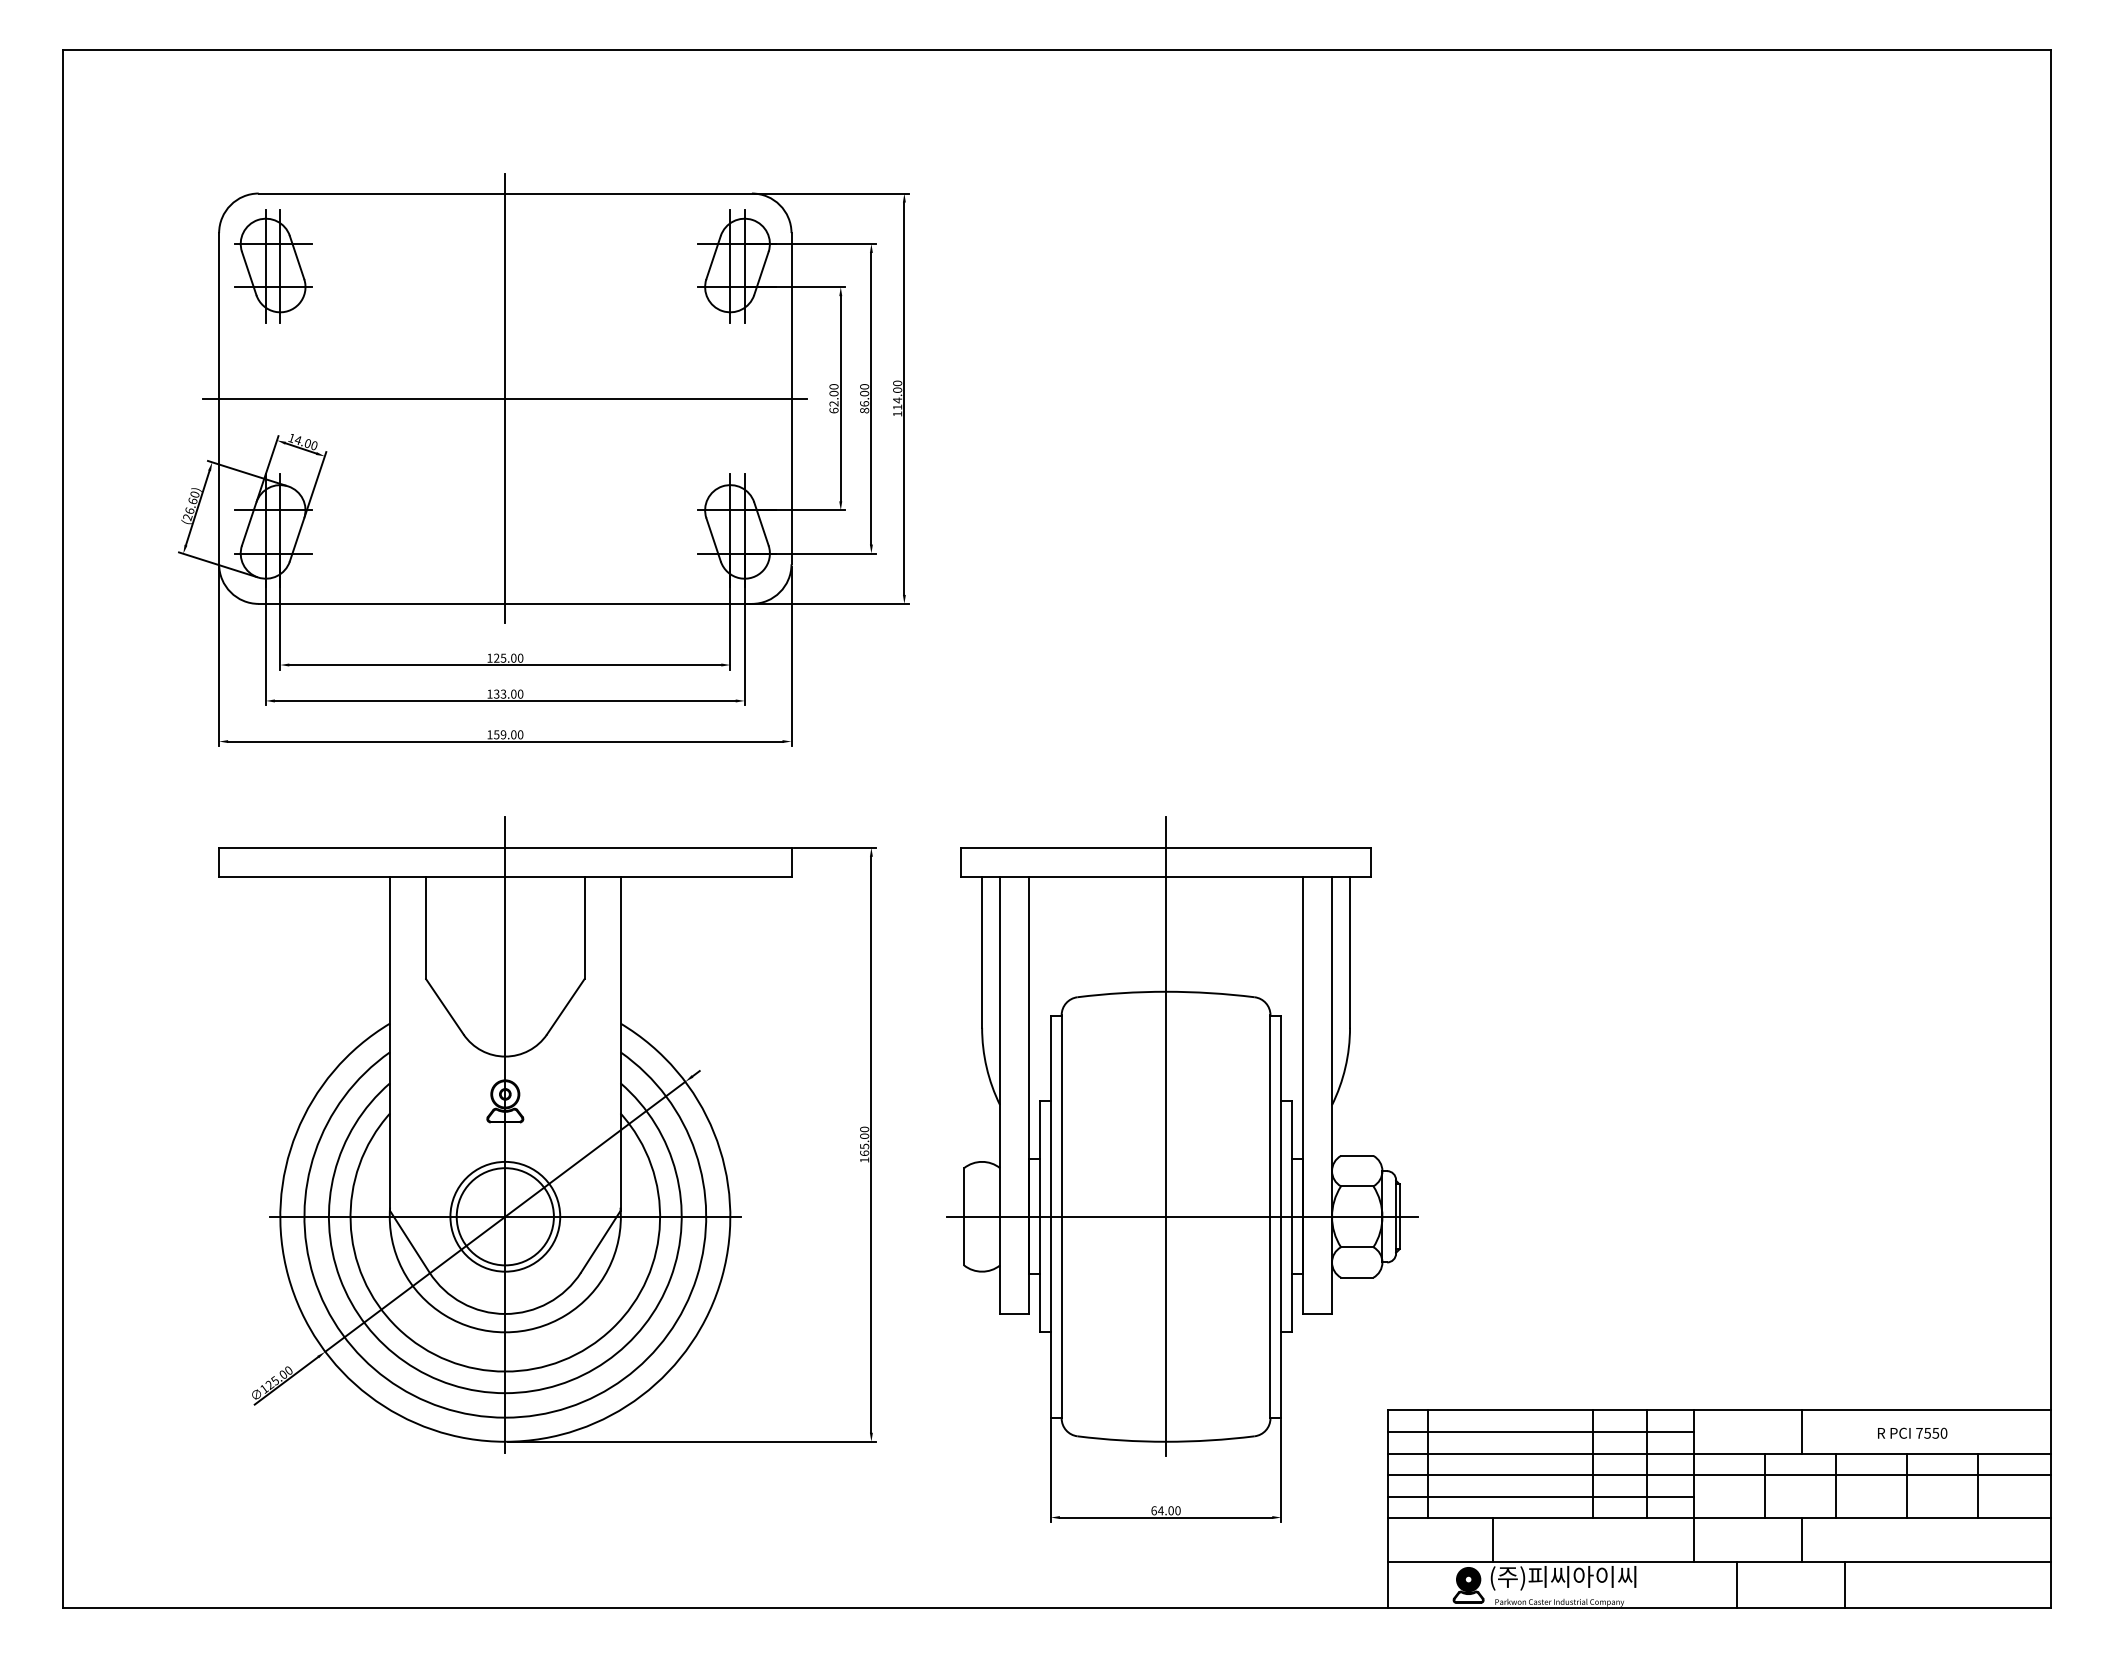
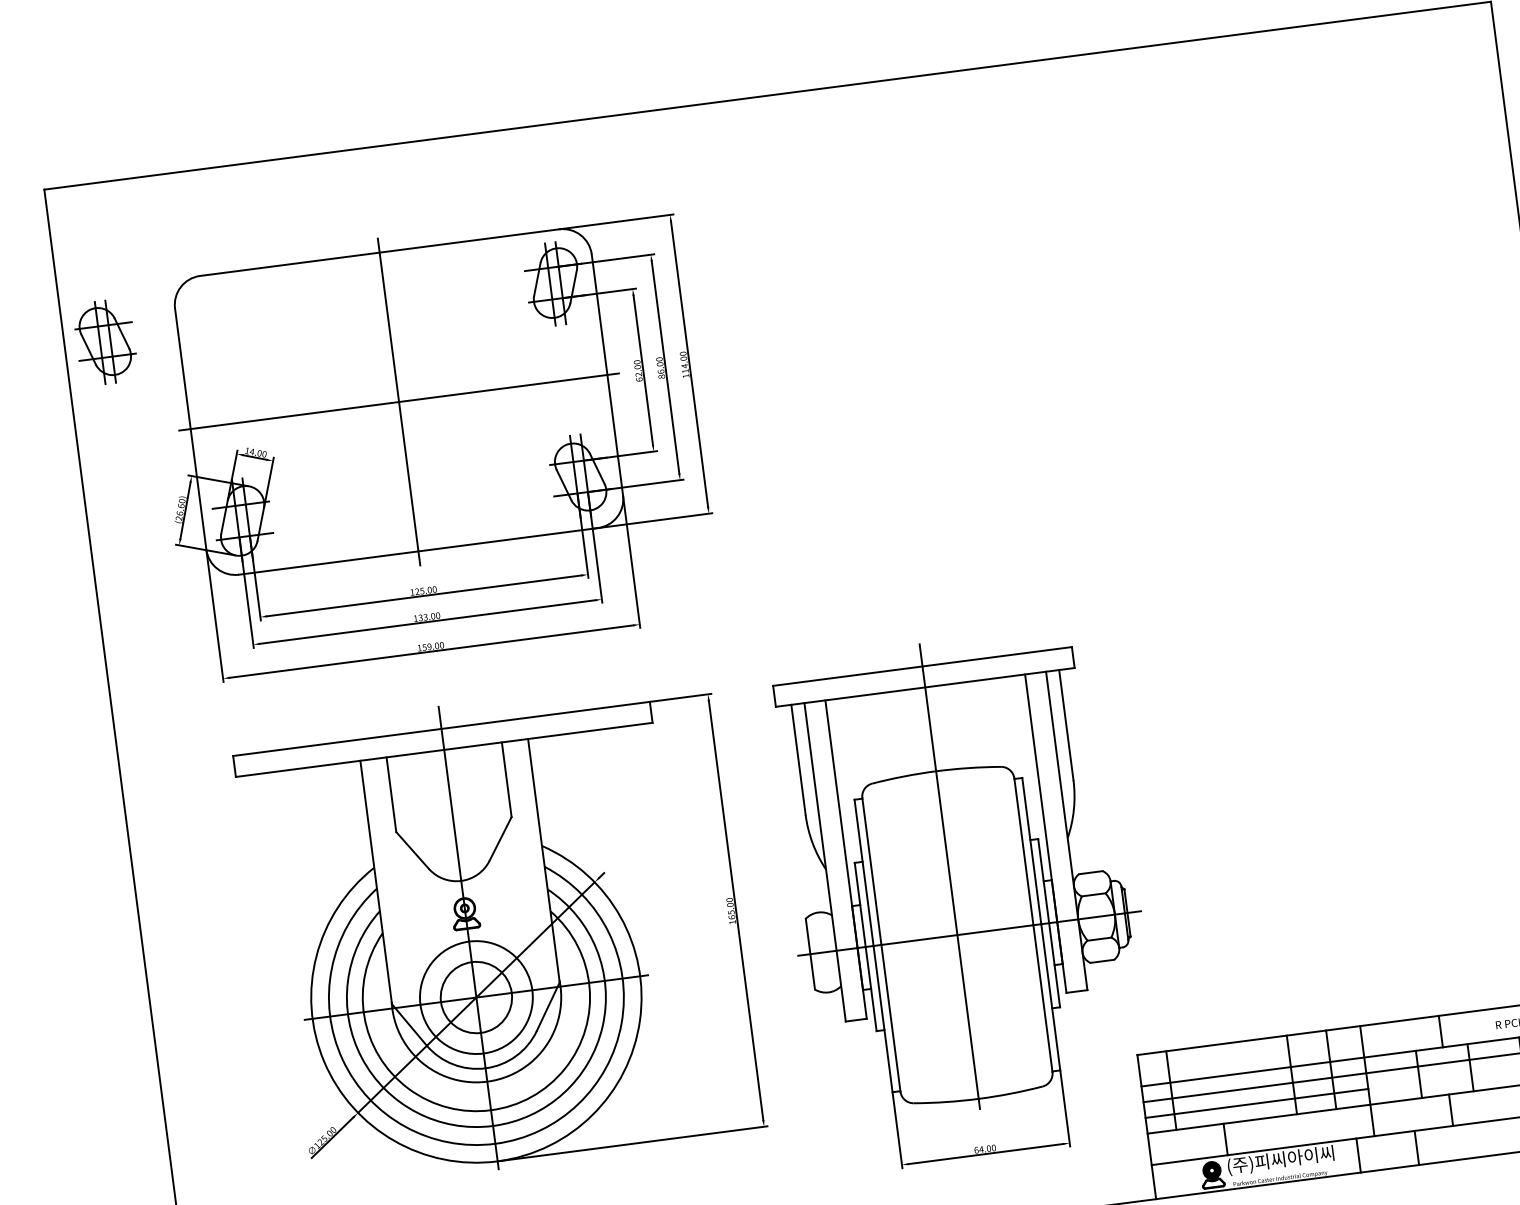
part: (273, 266) -> (105, 342), moved
circle: (505, 1216) -> (476, 997), size x1.4
line: (1541, 1431) -> (1251, 1055), removed
line: (1737, 1584) -> (1358, 1155), moved
line: (1845, 1584) -> (1416, 1147), moved

